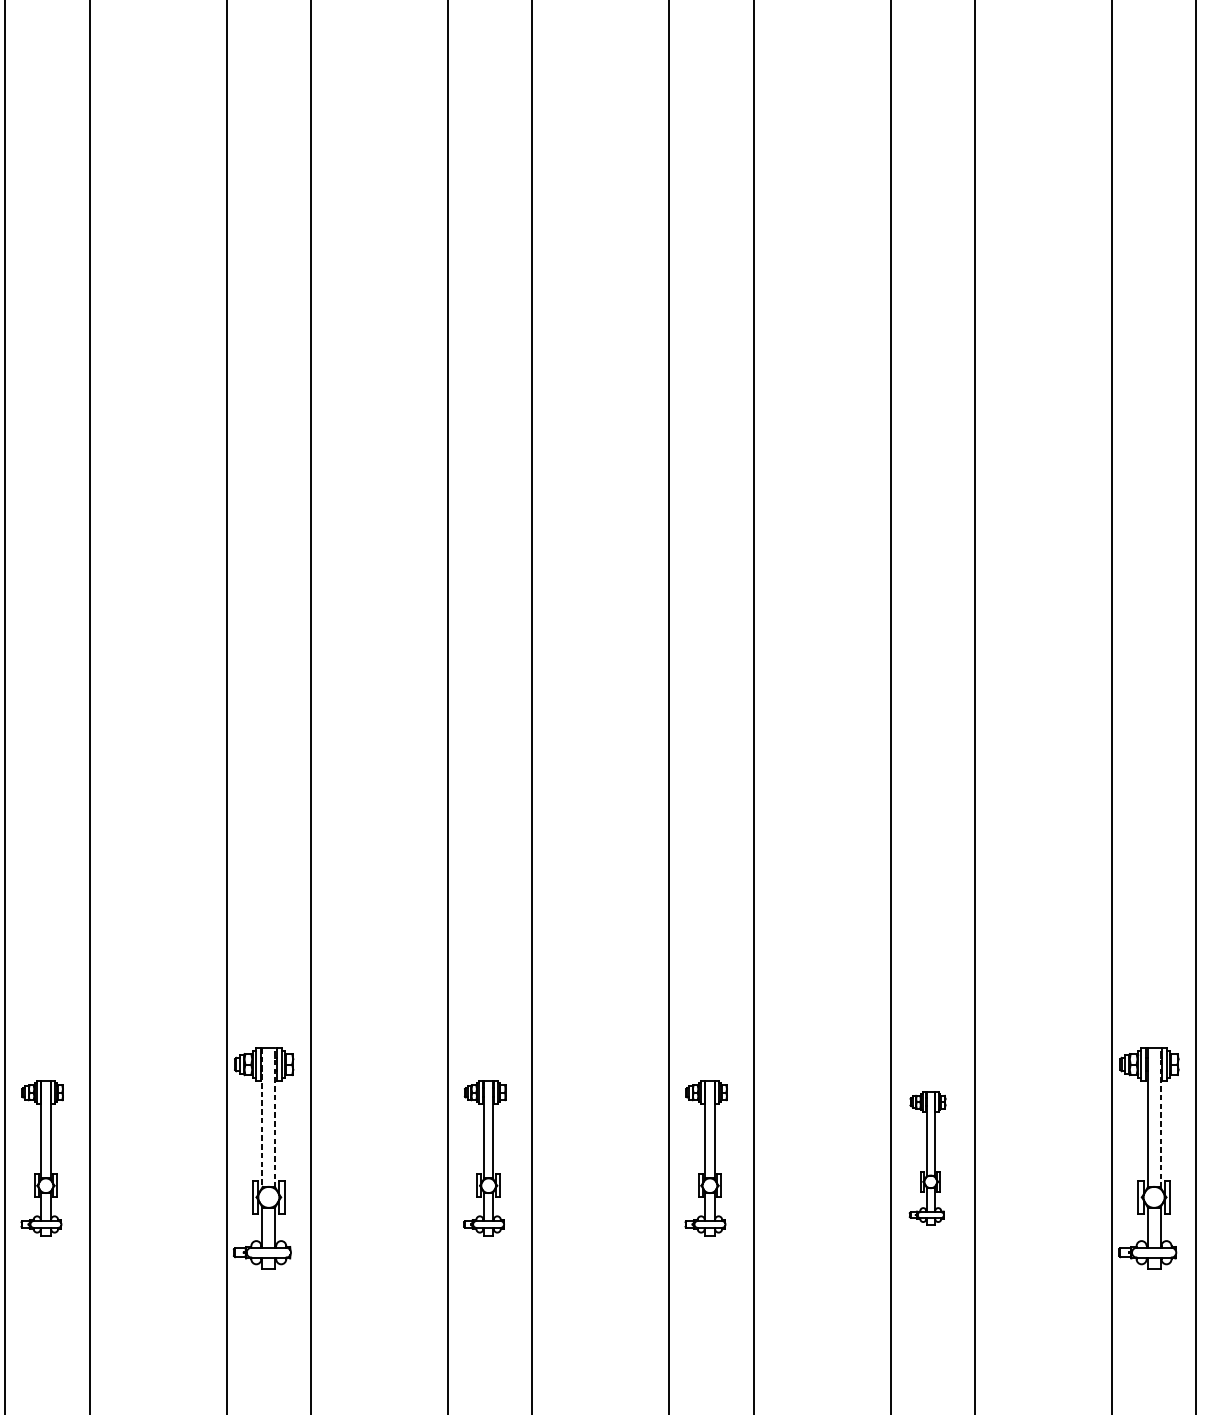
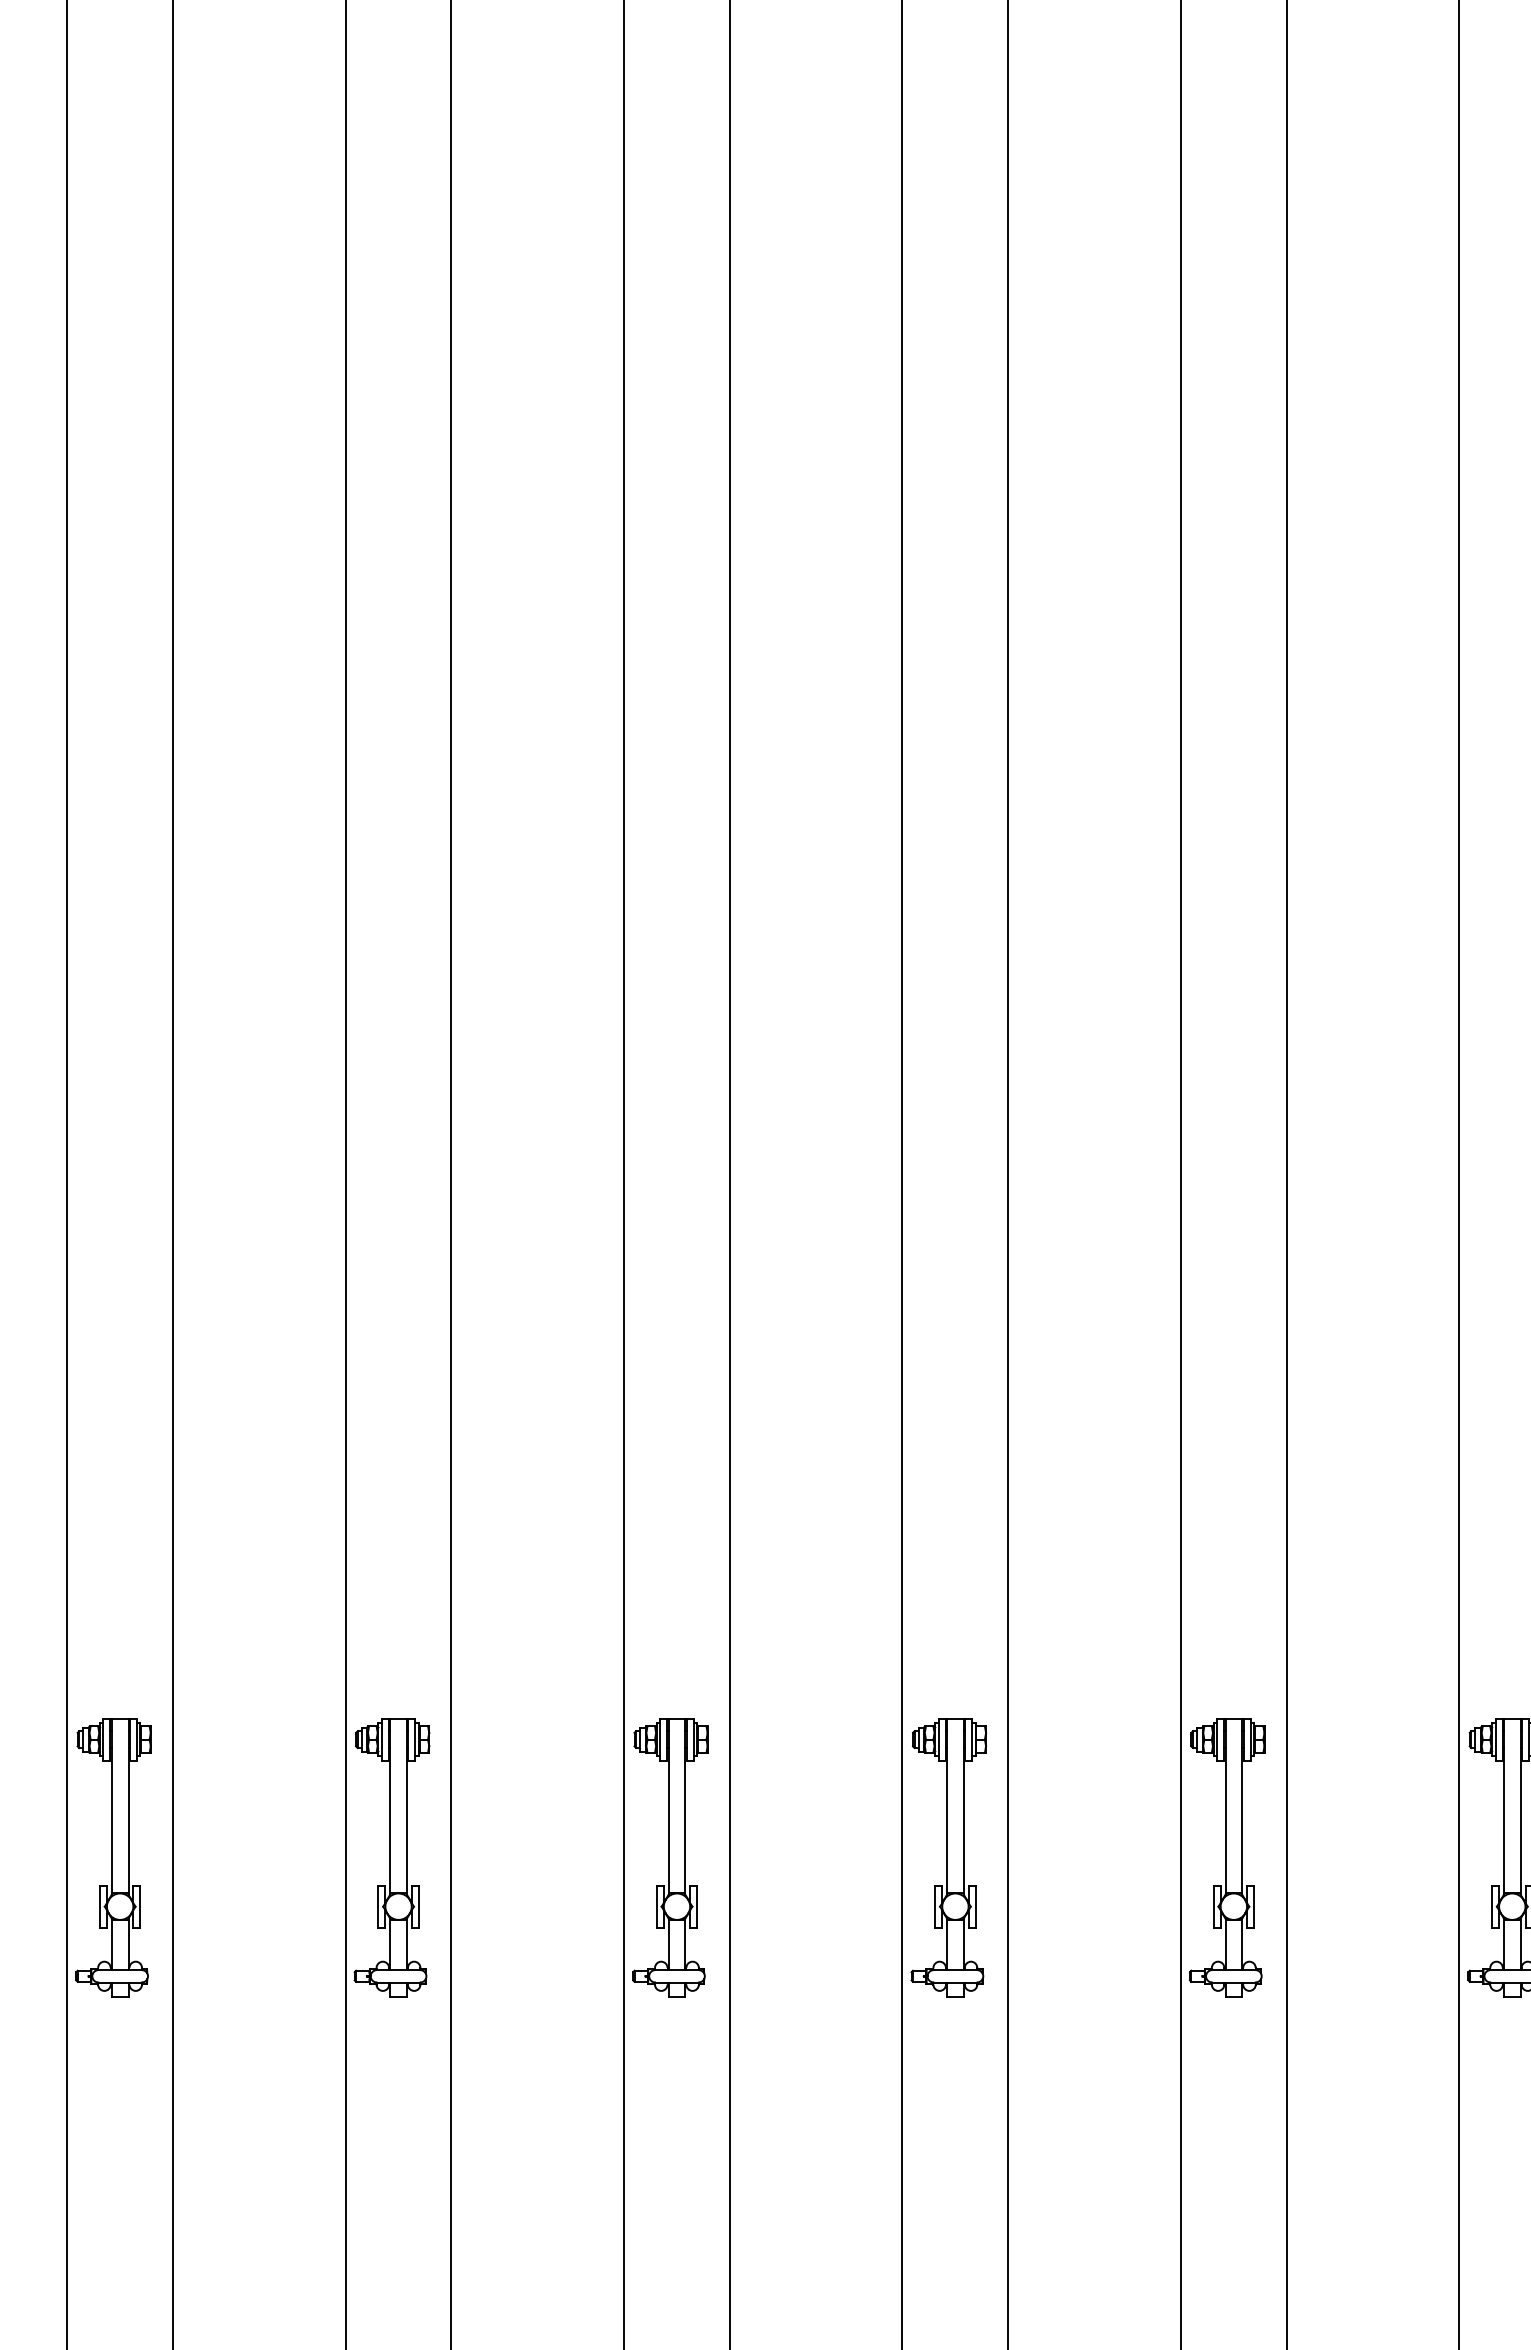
line: (262, 1117) -> (390, 1806), dashed -> solid
line: (275, 1117) -> (406, 1806), dashed -> solid
line: (1160, 1117) -> (1520, 1806), dashed -> solid
part: (42, 1158) -> (113, 1857), size x1.43
part: (484, 1158) -> (670, 1857), size x1.43
part: (705, 1158) -> (948, 1857), size x1.43
part: (927, 1158) -> (1227, 1857), size x1.67

